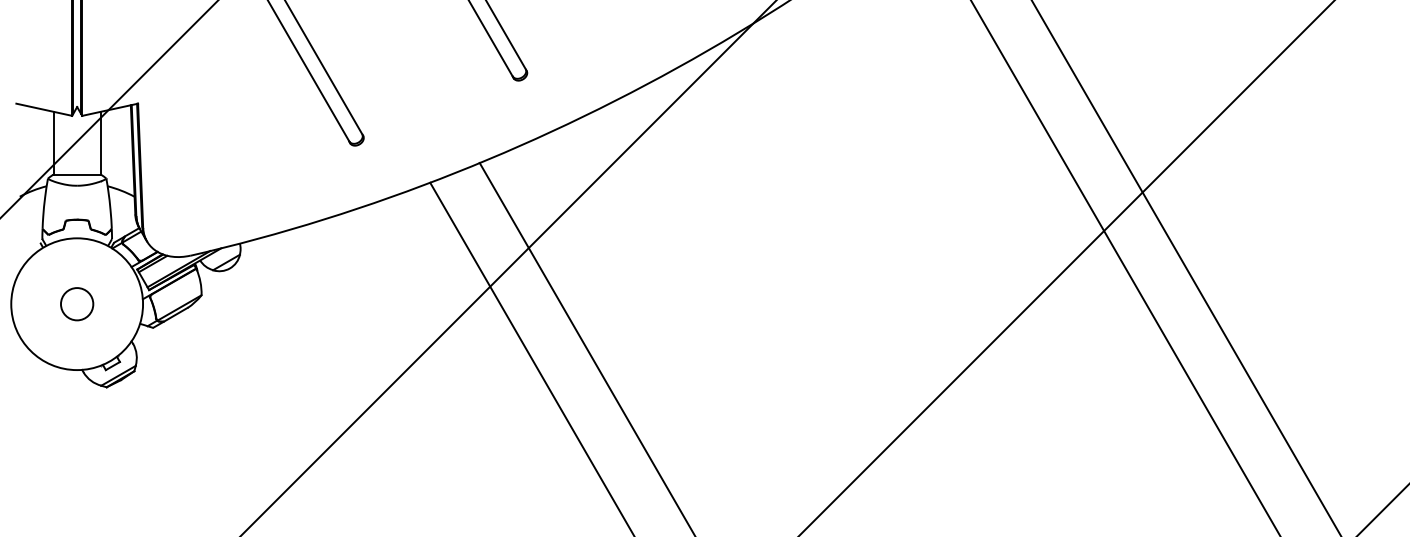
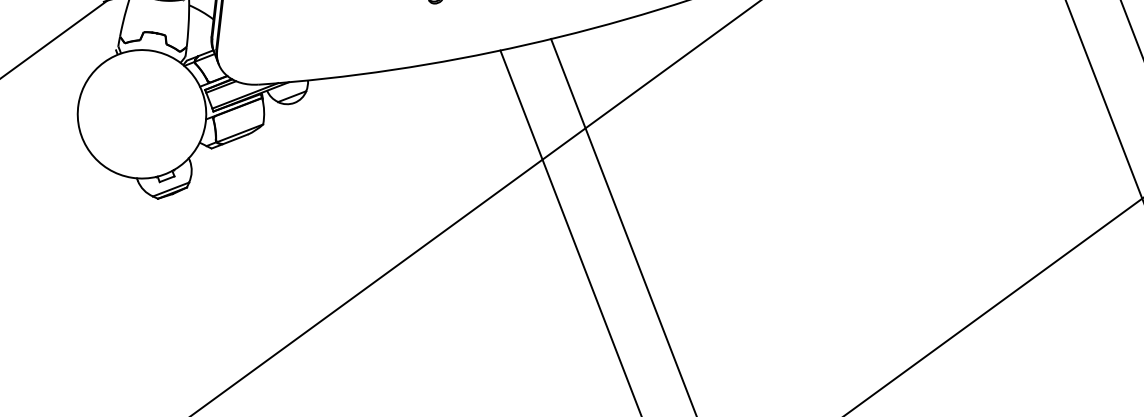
circle: (77, 304) -> (142, 114), removed

